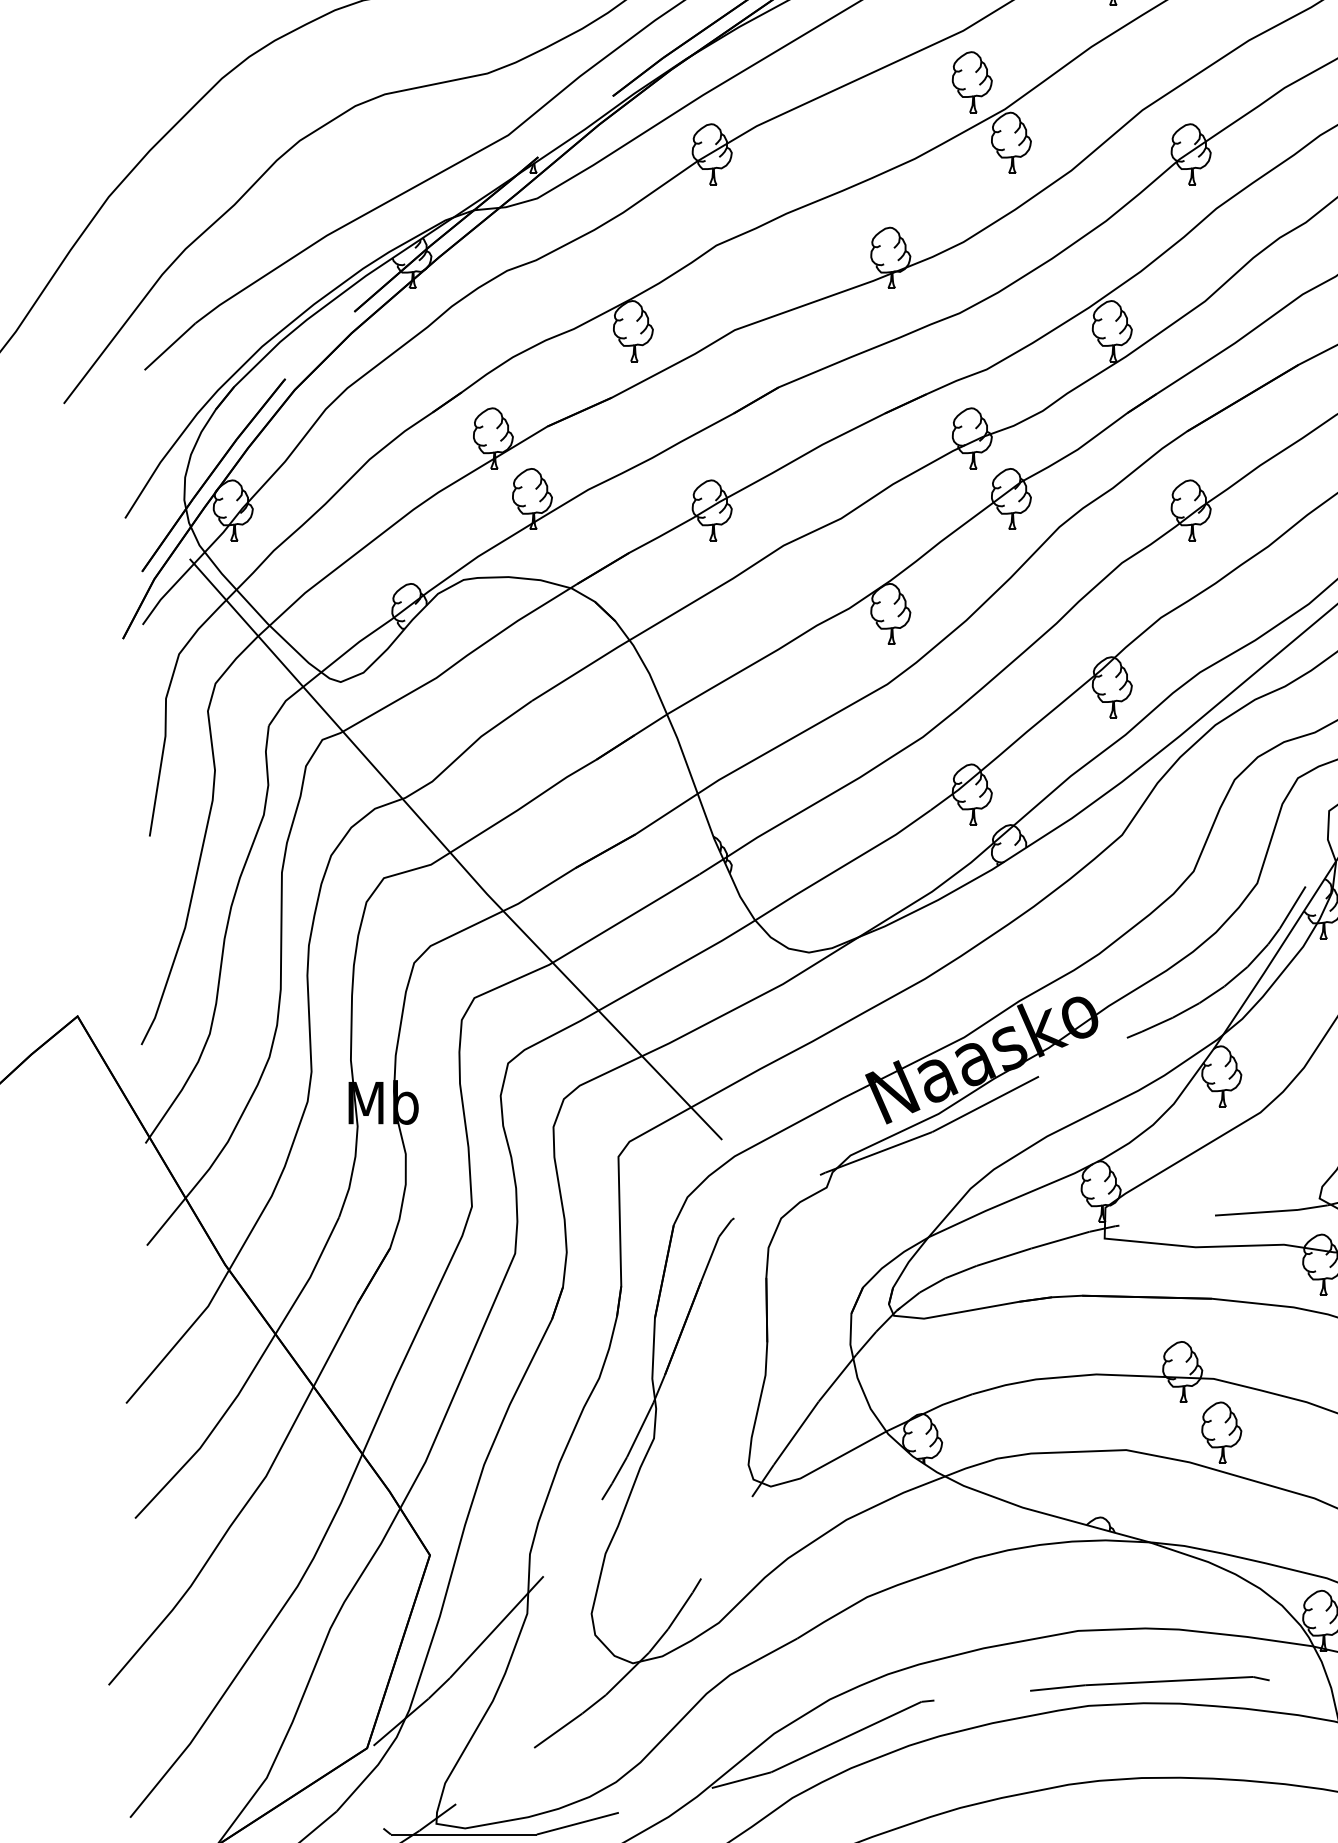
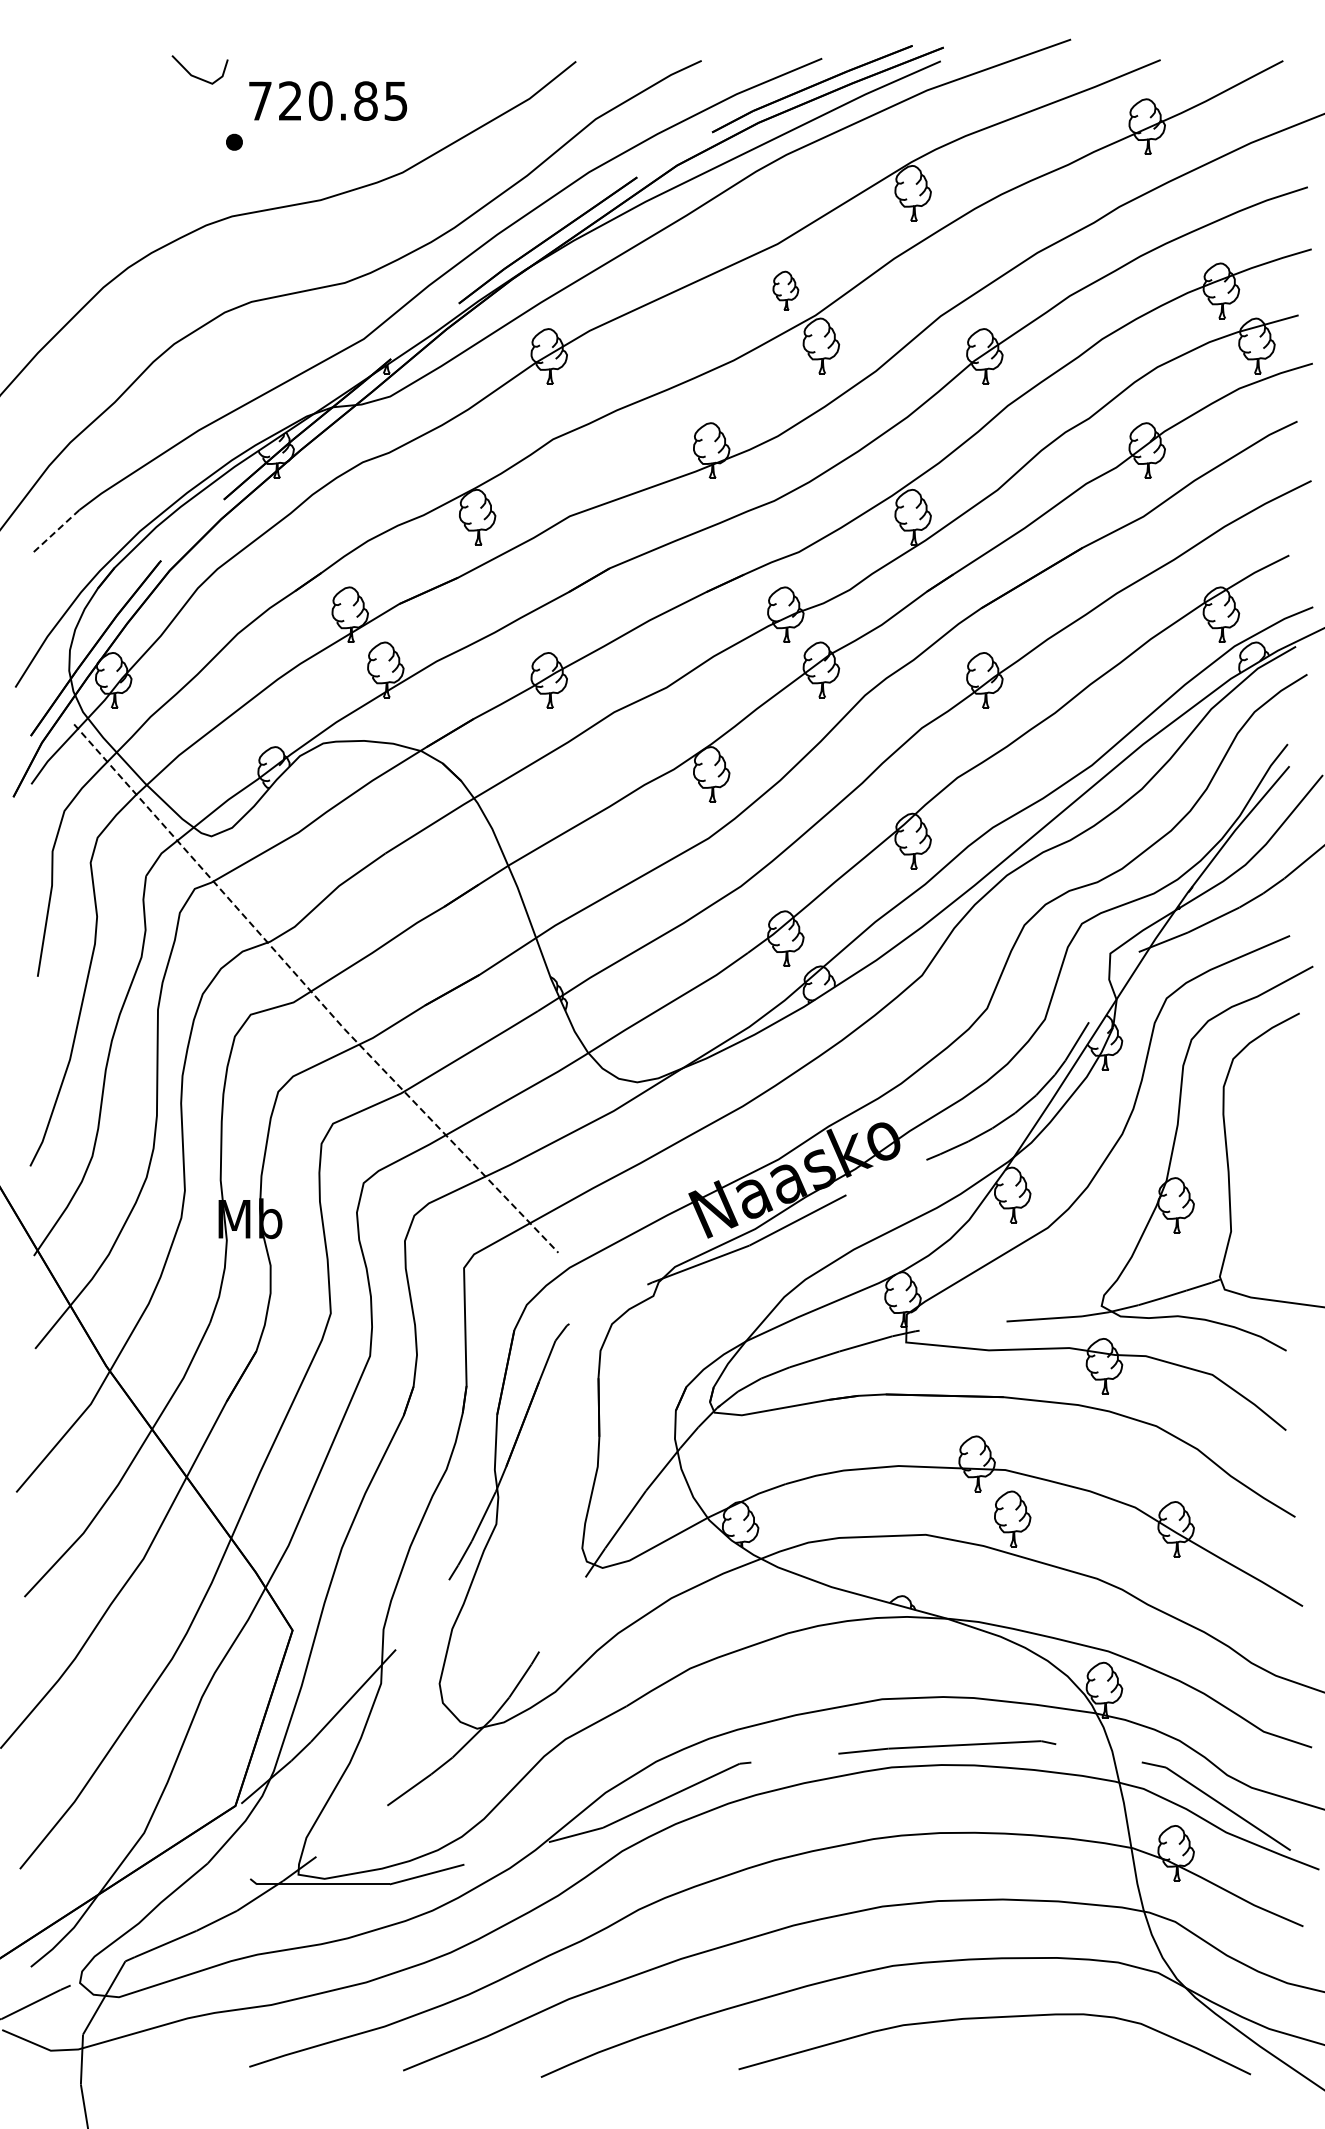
part: (971, 81) -> (785, 290), size x0.7
line: (169, 346) -> (55, 531), solid -> dashed
line: (451, 854) -> (312, 993), solid -> dashed

